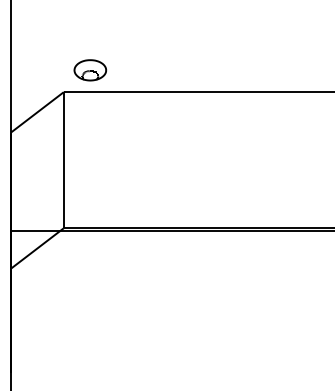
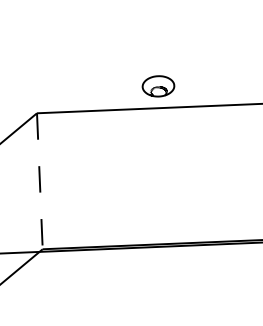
part: (90, 70) -> (158, 86), moved
line: (63, 160) -> (39, 181), solid -> dashed

